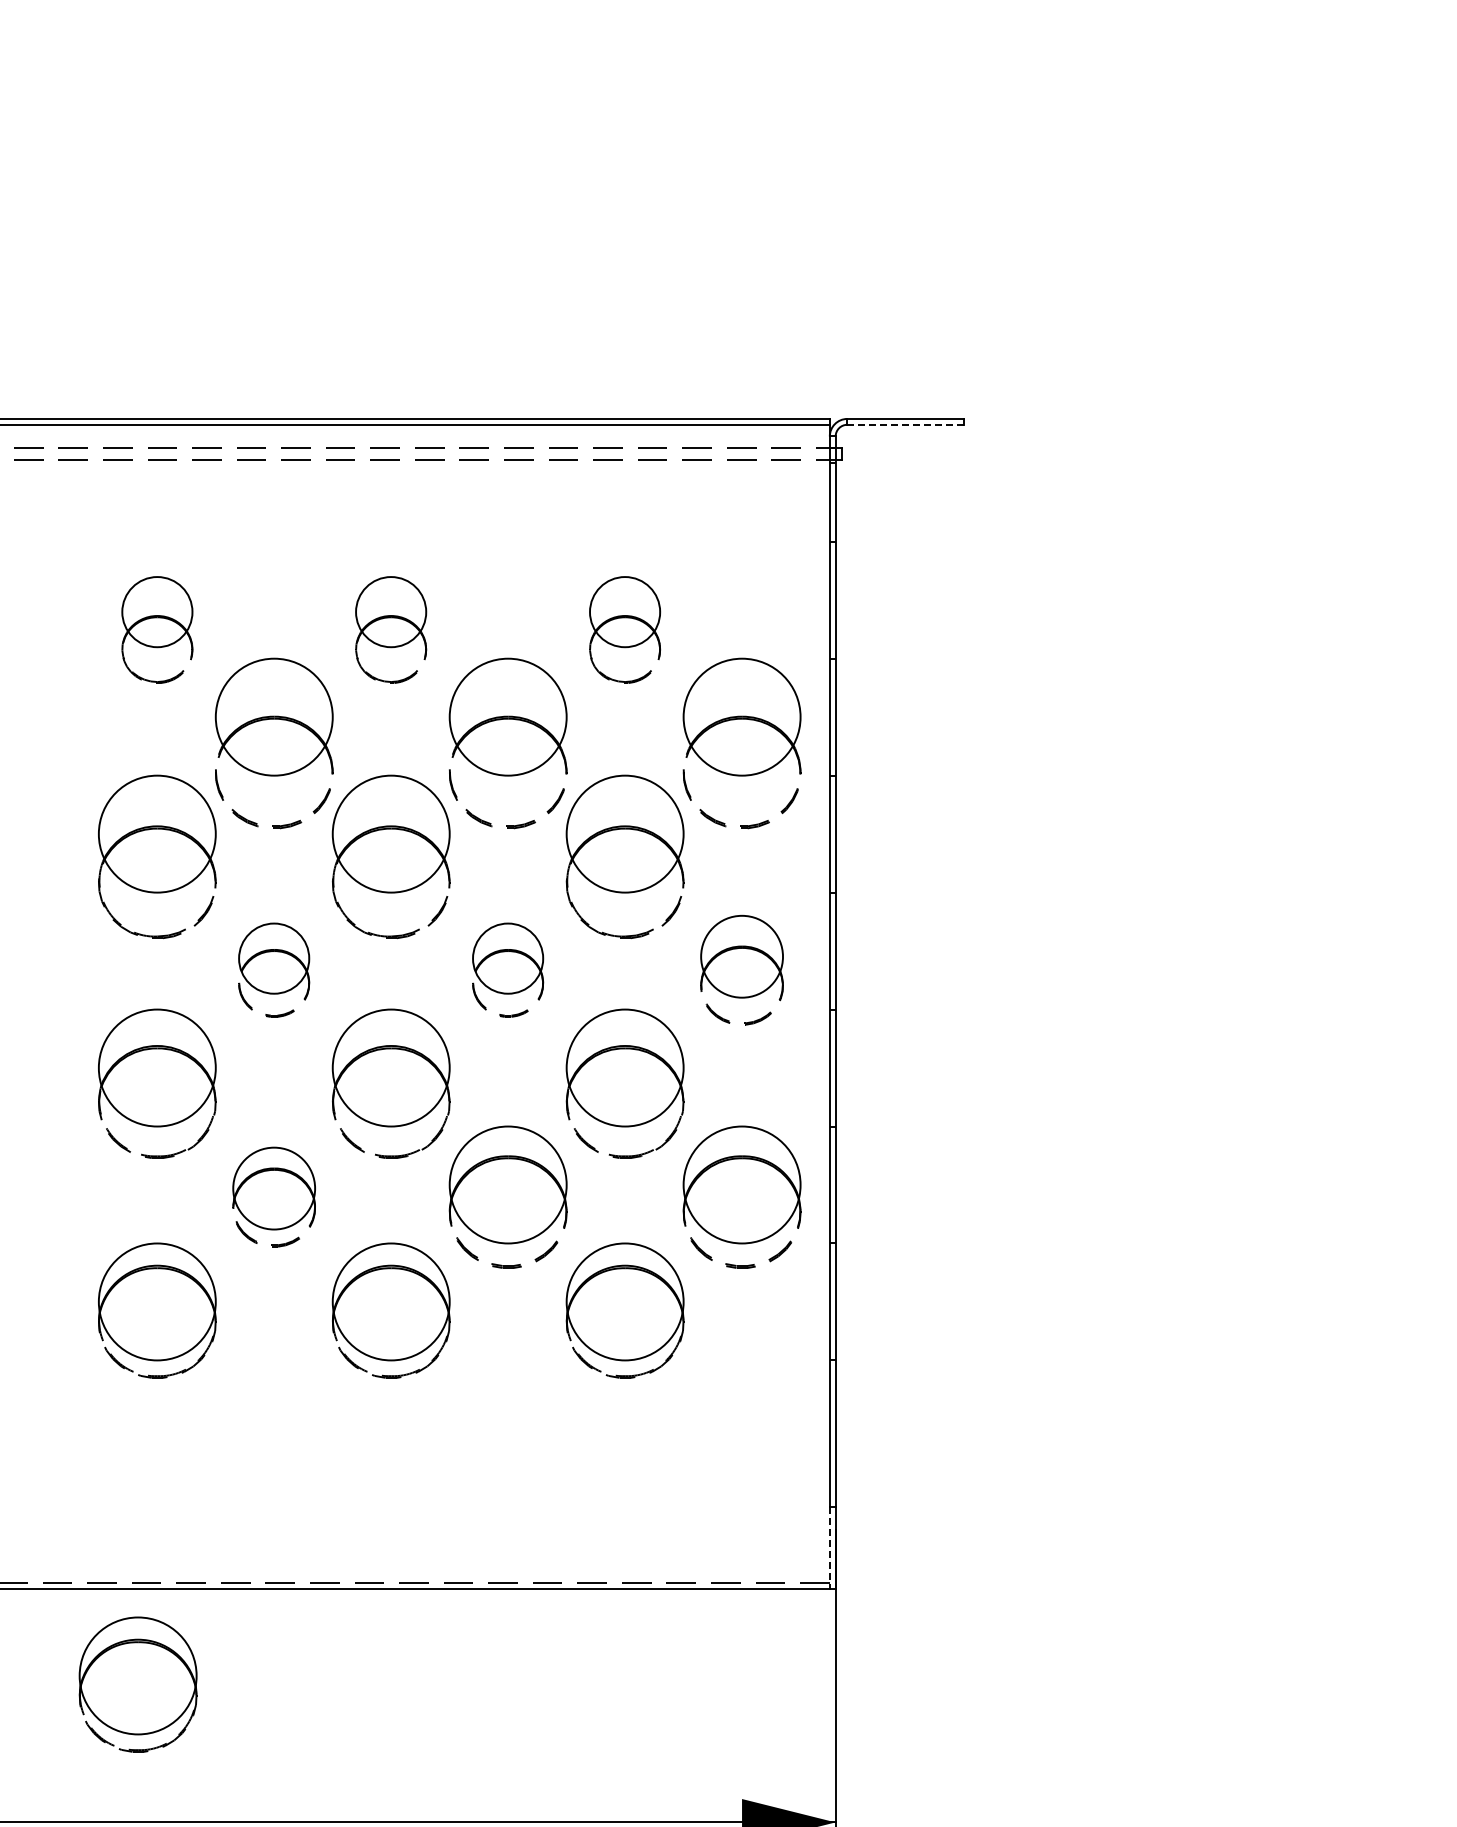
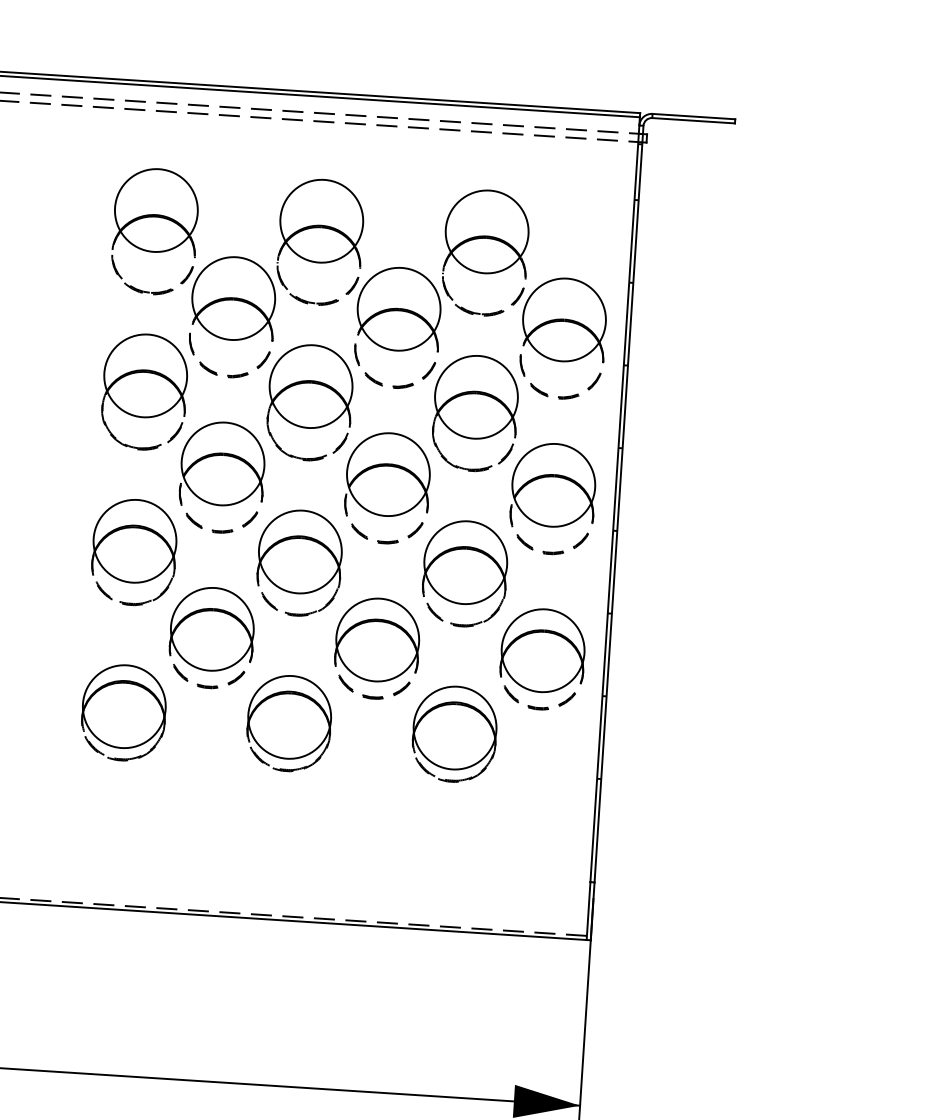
line: (905, 424) -> (693, 120), dashed -> solid
part: (157, 629) -> (155, 231), size x1.67
part: (390, 629) -> (319, 241), size x1.67
part: (624, 629) -> (485, 252), size x1.67
part: (273, 969) -> (221, 476), size x1.67
part: (507, 969) -> (387, 487), size x1.67
part: (741, 969) -> (552, 498), size x1.43
part: (273, 1196) -> (211, 637), size x1.43
line: (829, 1547) -> (588, 911), dashed -> solid
part: (137, 1684) -> (92, 976), removed

